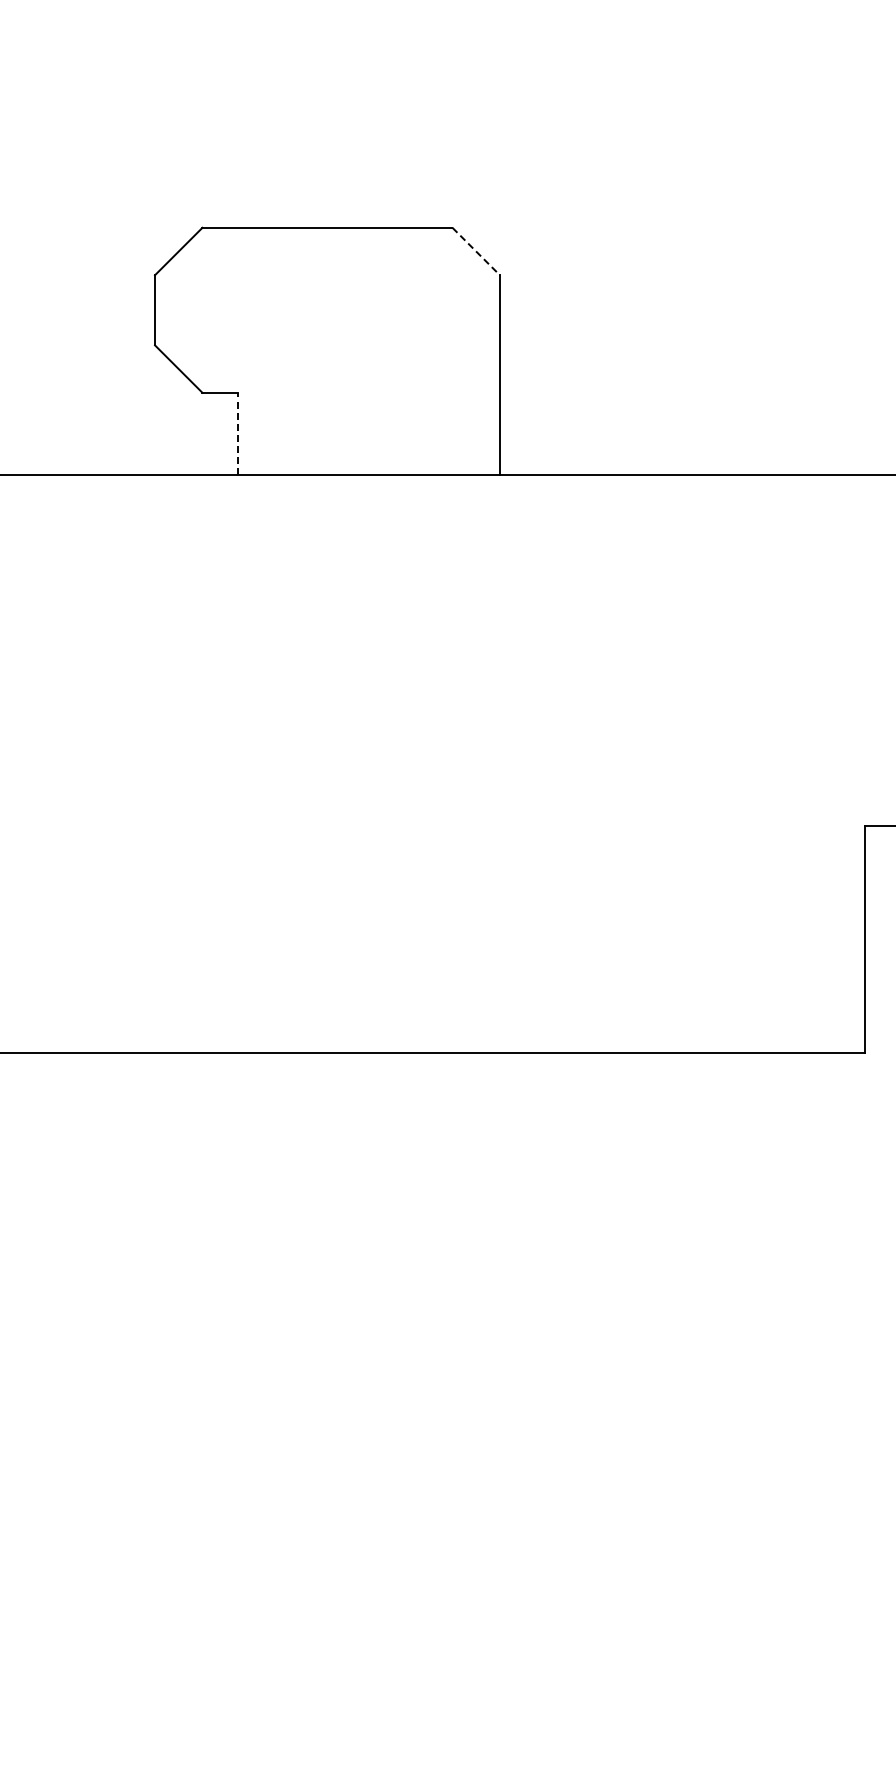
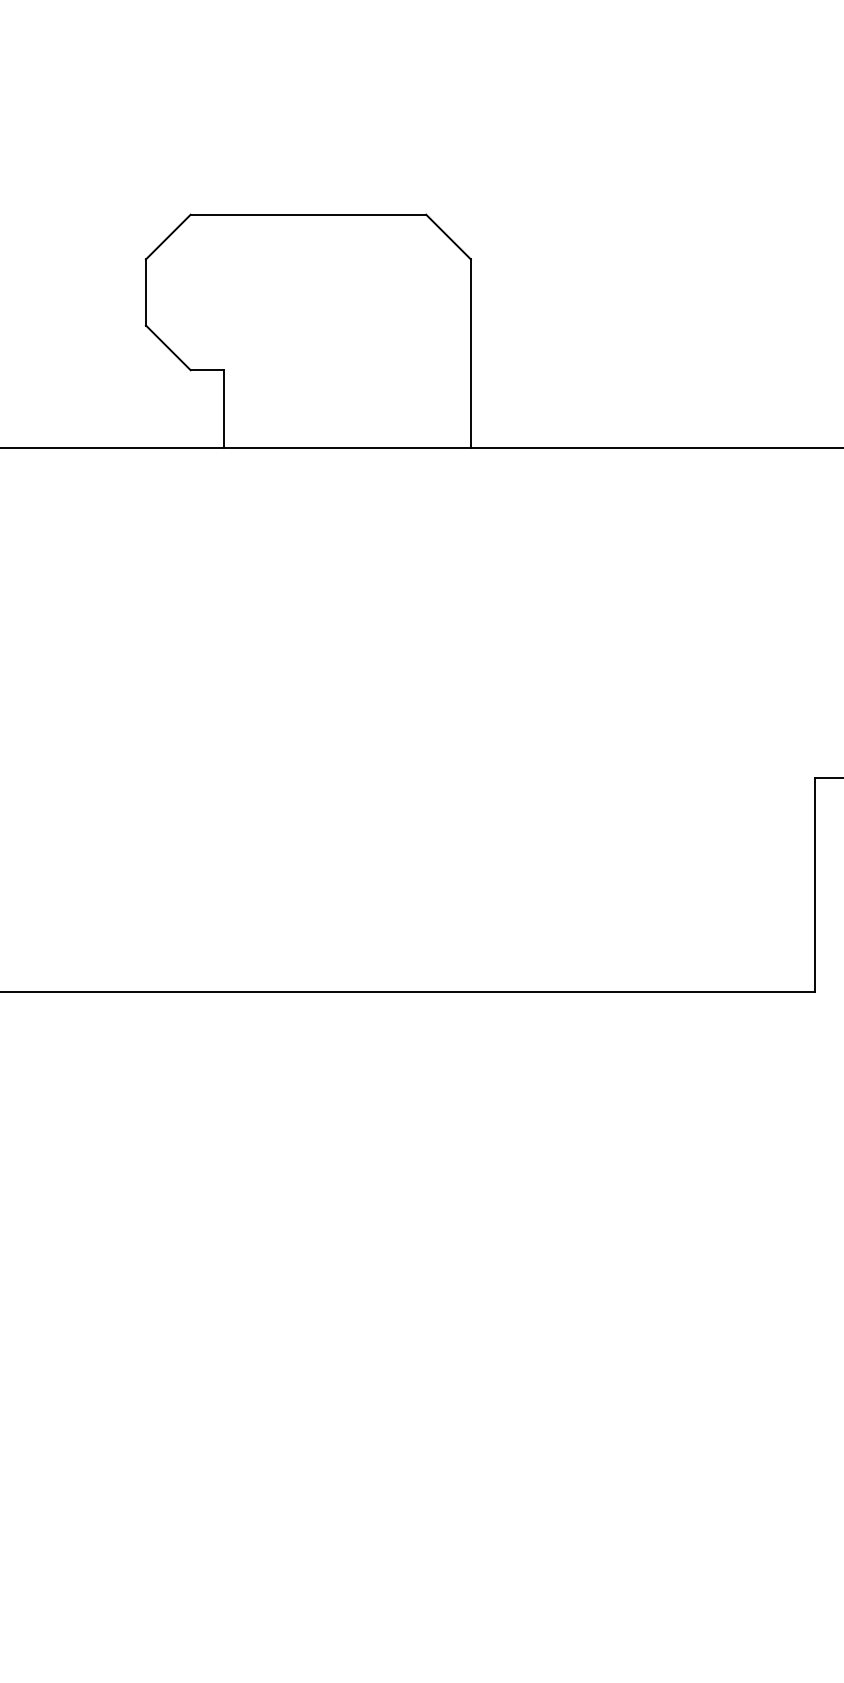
line: (476, 251) -> (448, 237), dashed -> solid
line: (237, 433) -> (223, 408), dashed -> solid

